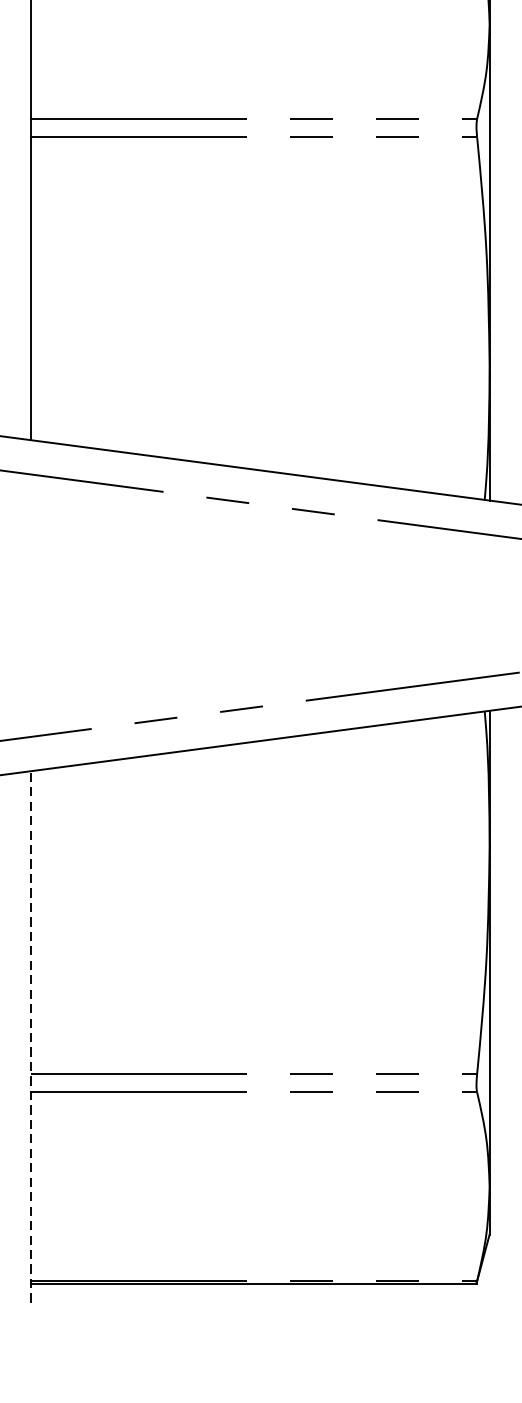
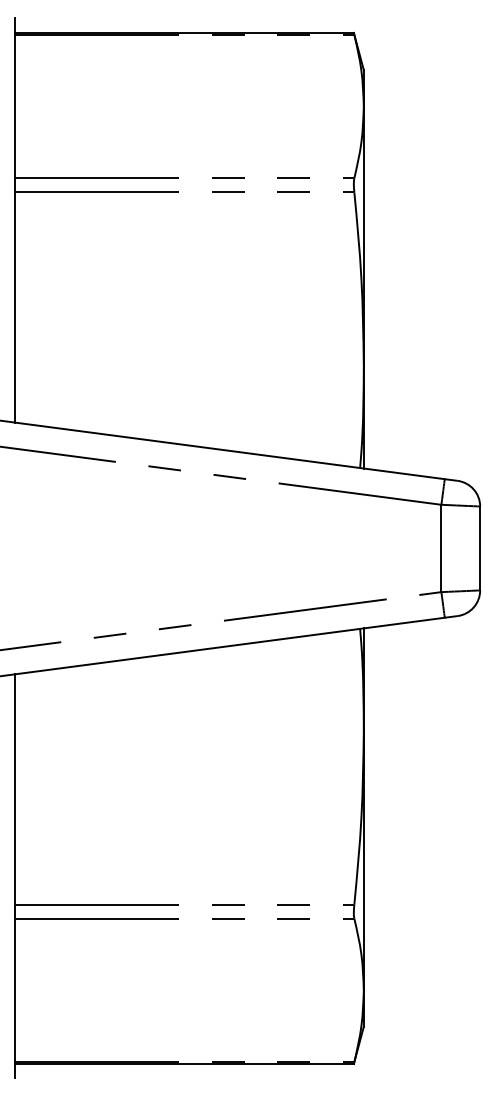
line: (30, 1035) -> (14, 875), dashed -> solid

